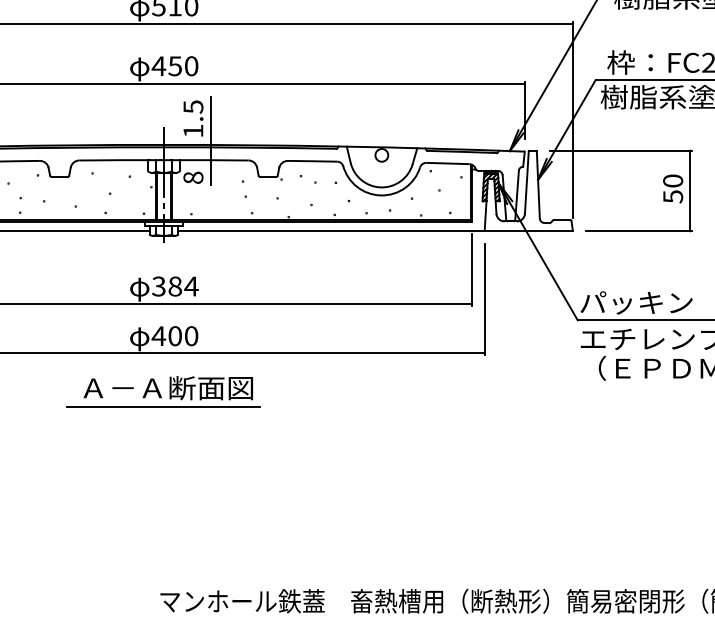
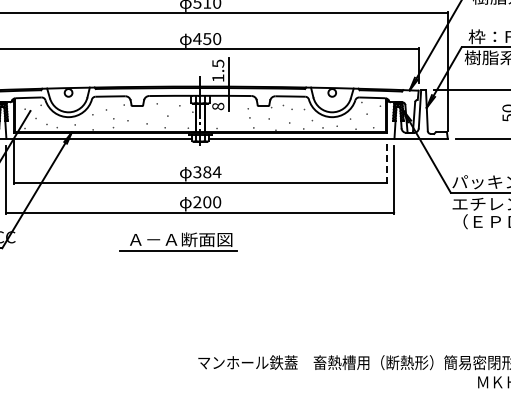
line: (471, 270) -> (386, 162), solid -> dashed
text: (159, 336) -> (197, 202), 400 -> 200
part: (164, 391) -> (178, 241), moved

